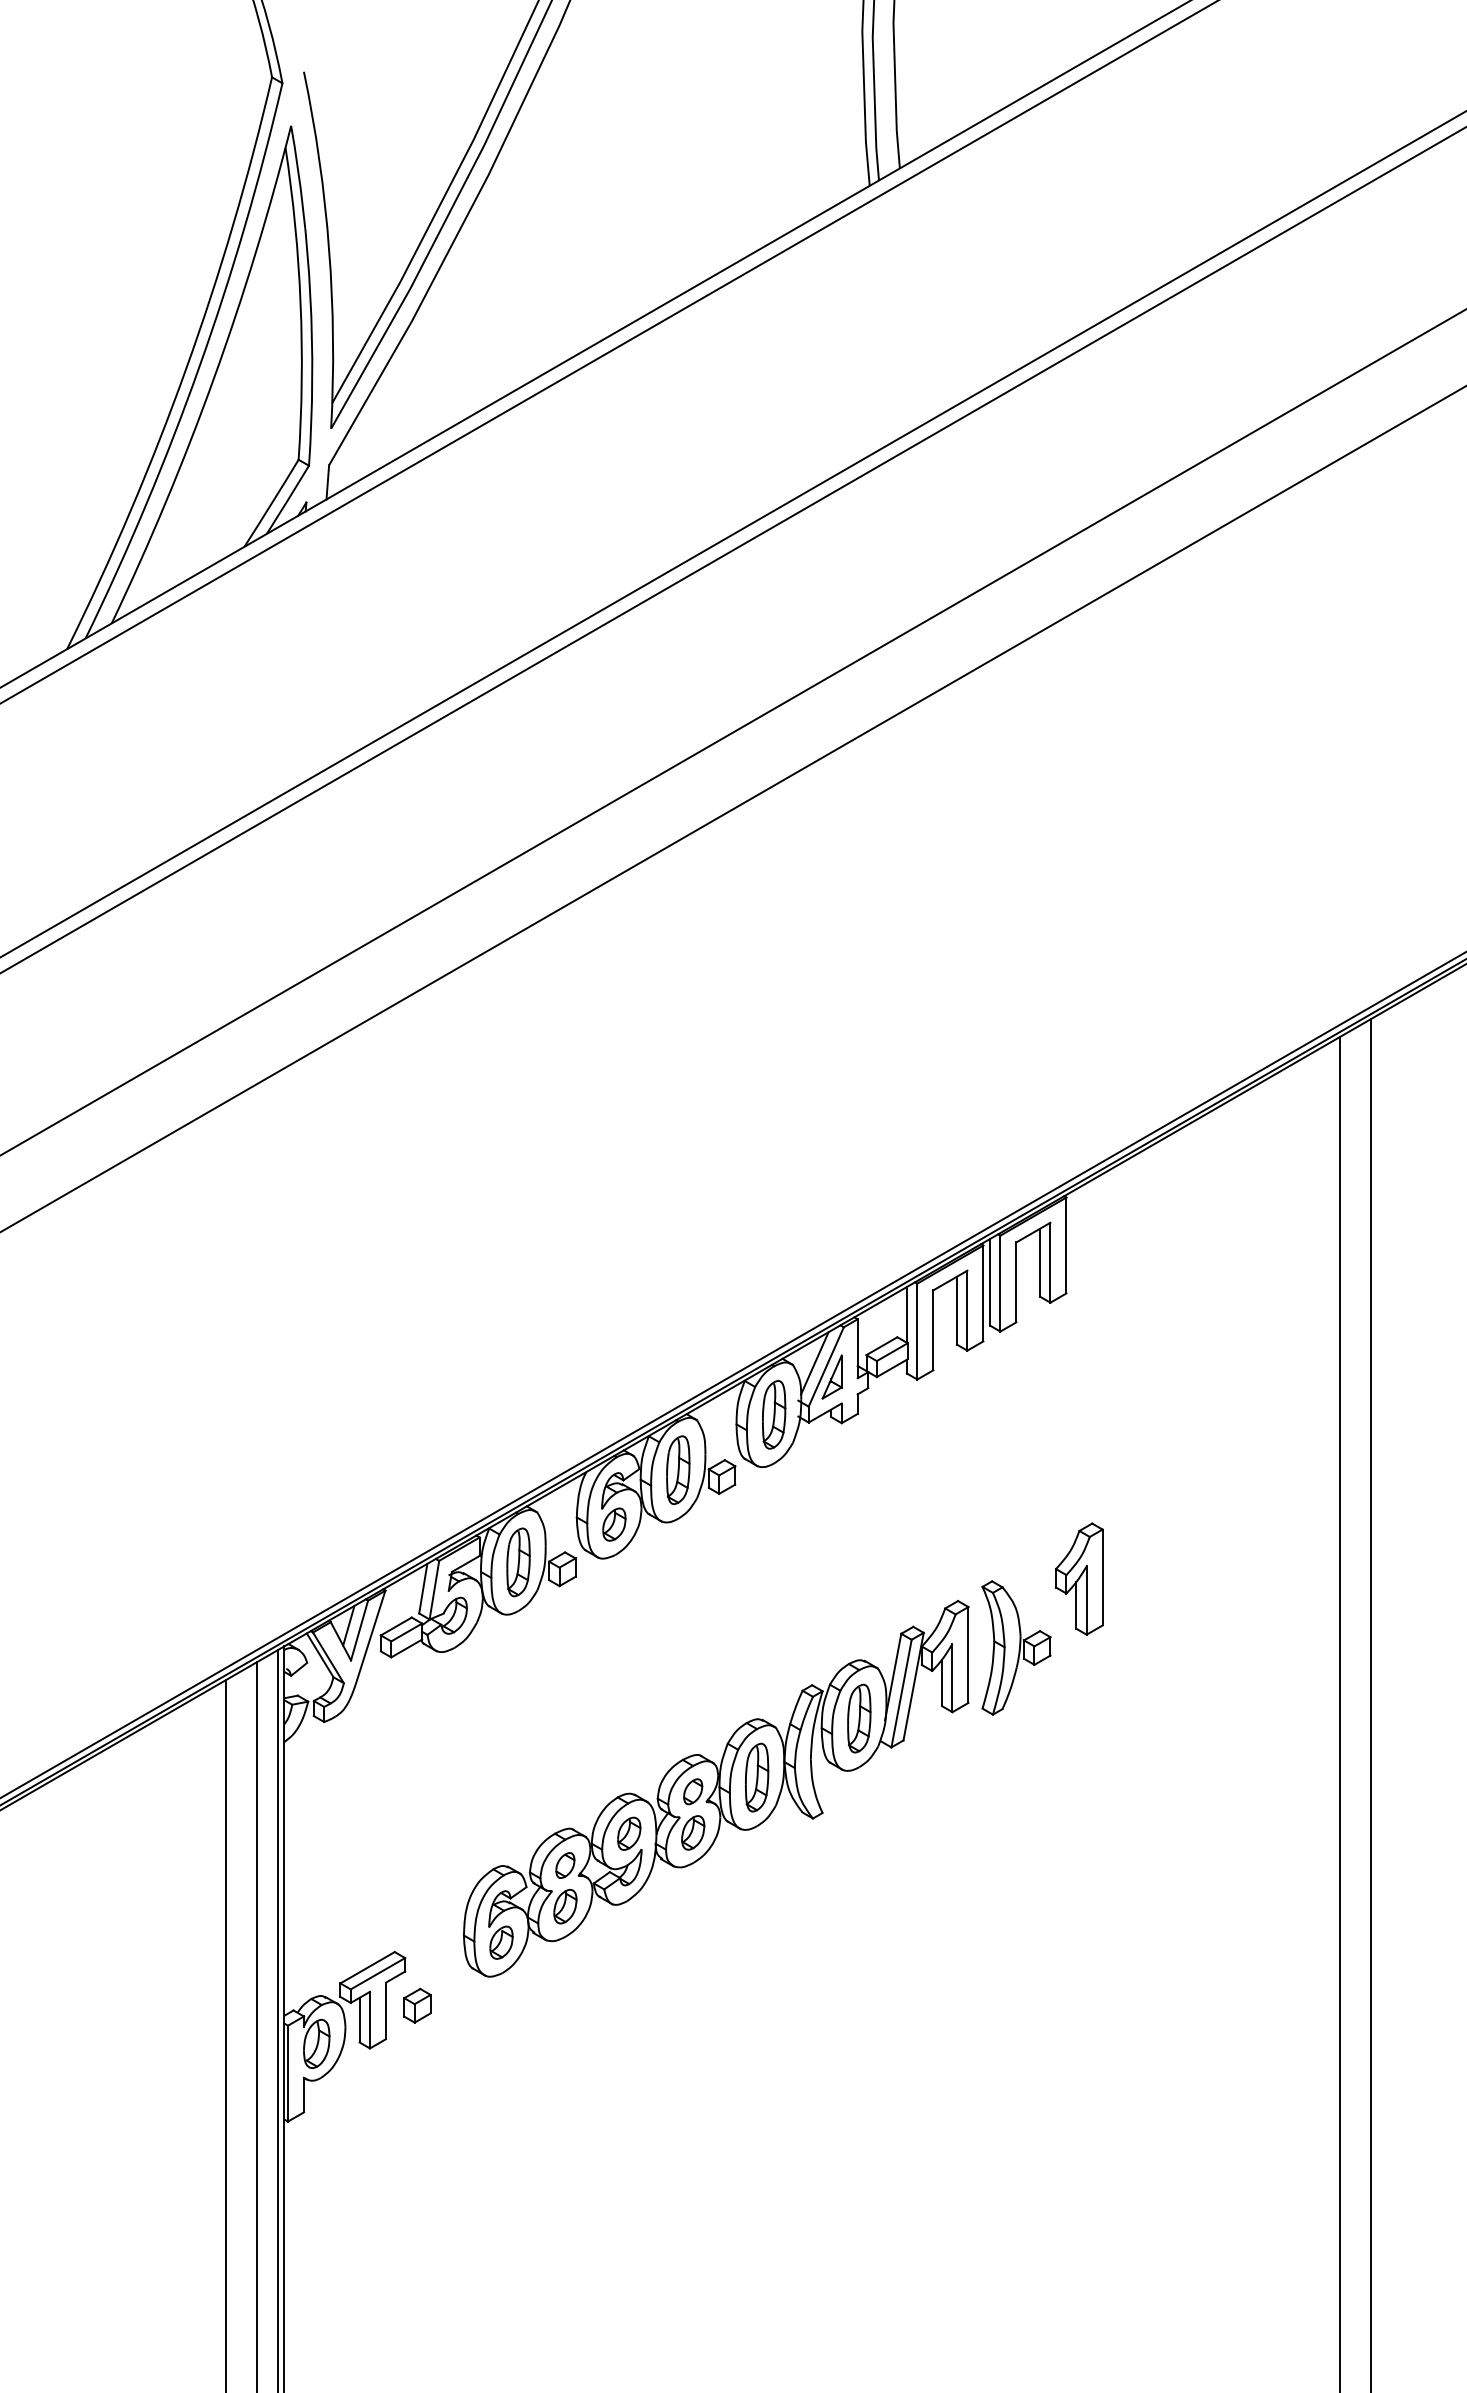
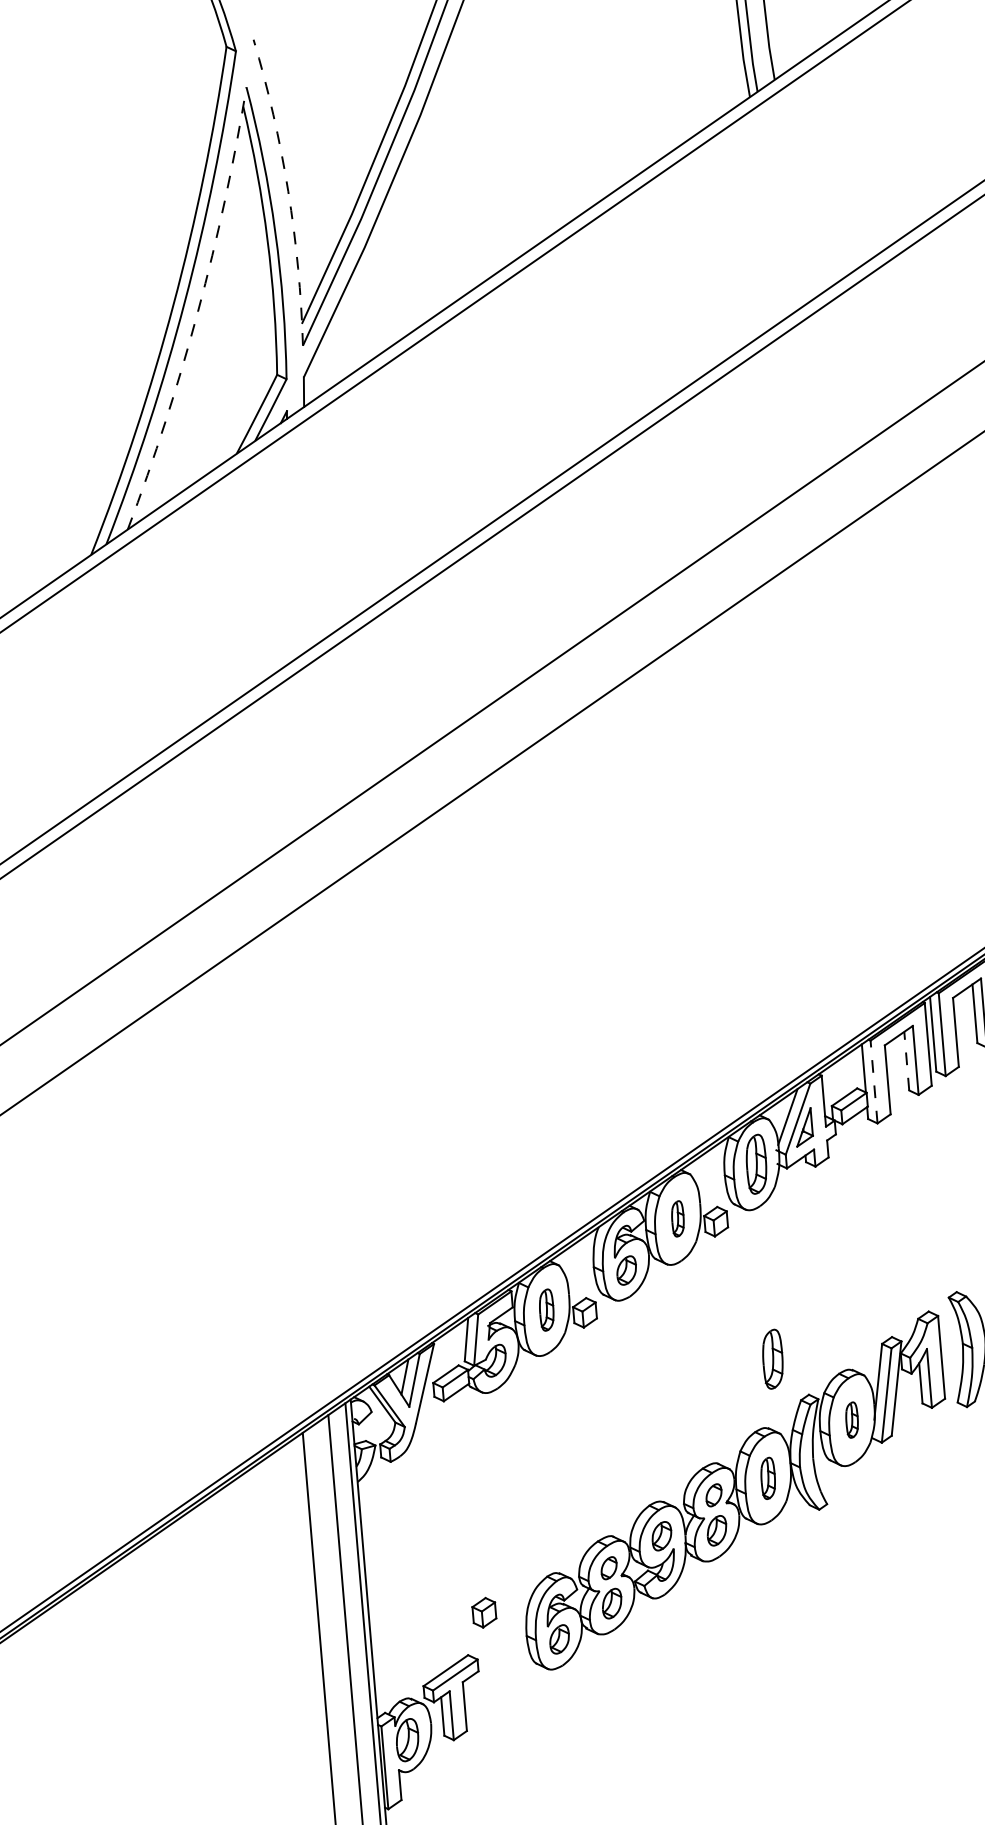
arc: (329, 249) -> (288, 191), solid -> dashed
arc: (213, 379) -> (197, 311), solid -> dashed
line: (957, 1310) -> (907, 1060), solid -> dashed
line: (917, 1331) -> (874, 1081), solid -> dashed
part: (678, 1469) -> (678, 1218), size x0.6
part: (518, 1562) -> (546, 1310), size x0.7
part: (774, 1640) -> (773, 1358), added
part: (859, 1718) -> (852, 1420), size x0.6
part: (757, 1777) -> (768, 1478), size x0.7
part: (417, 2005) -> (484, 1612), moved

